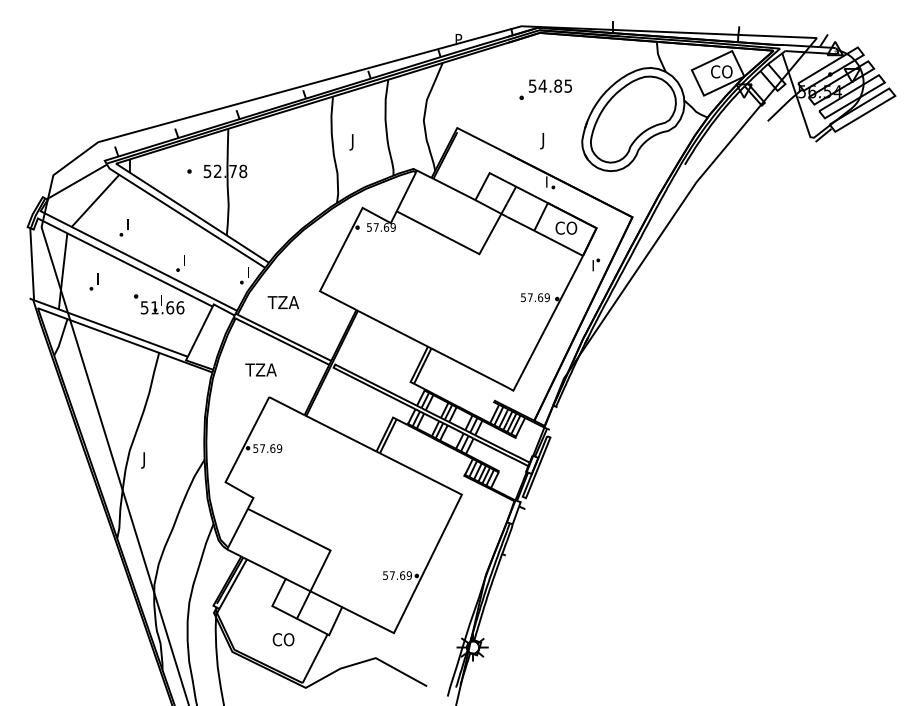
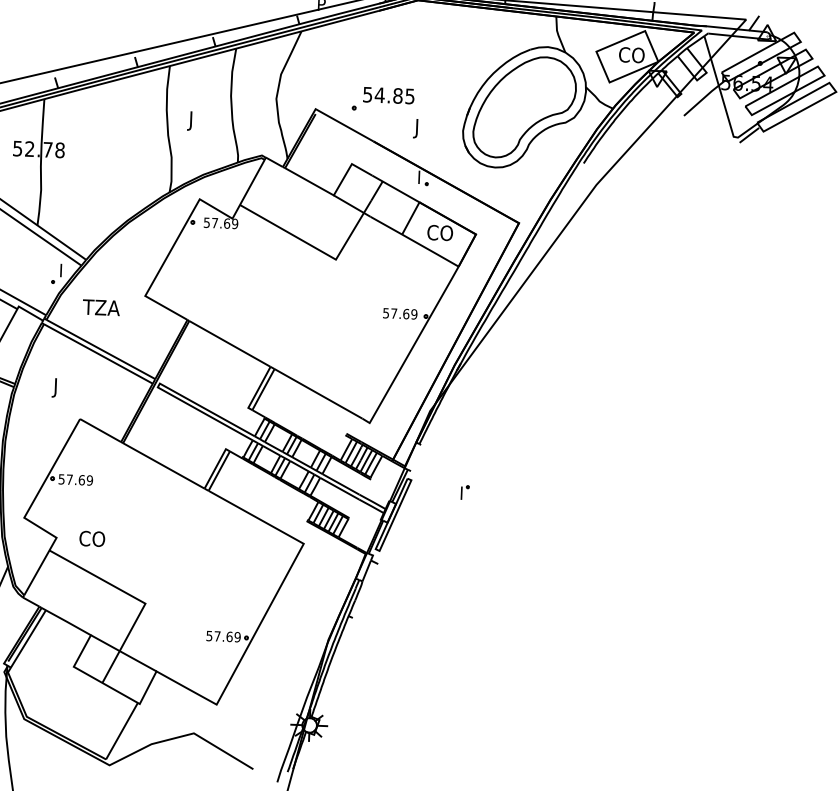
part: (545, 89) -> (382, 99), moved
part: (596, 264) -> (465, 491), moved
text: (260, 371) -> (70, 388), TZA -> J
text: (283, 639) -> (92, 538), moved

